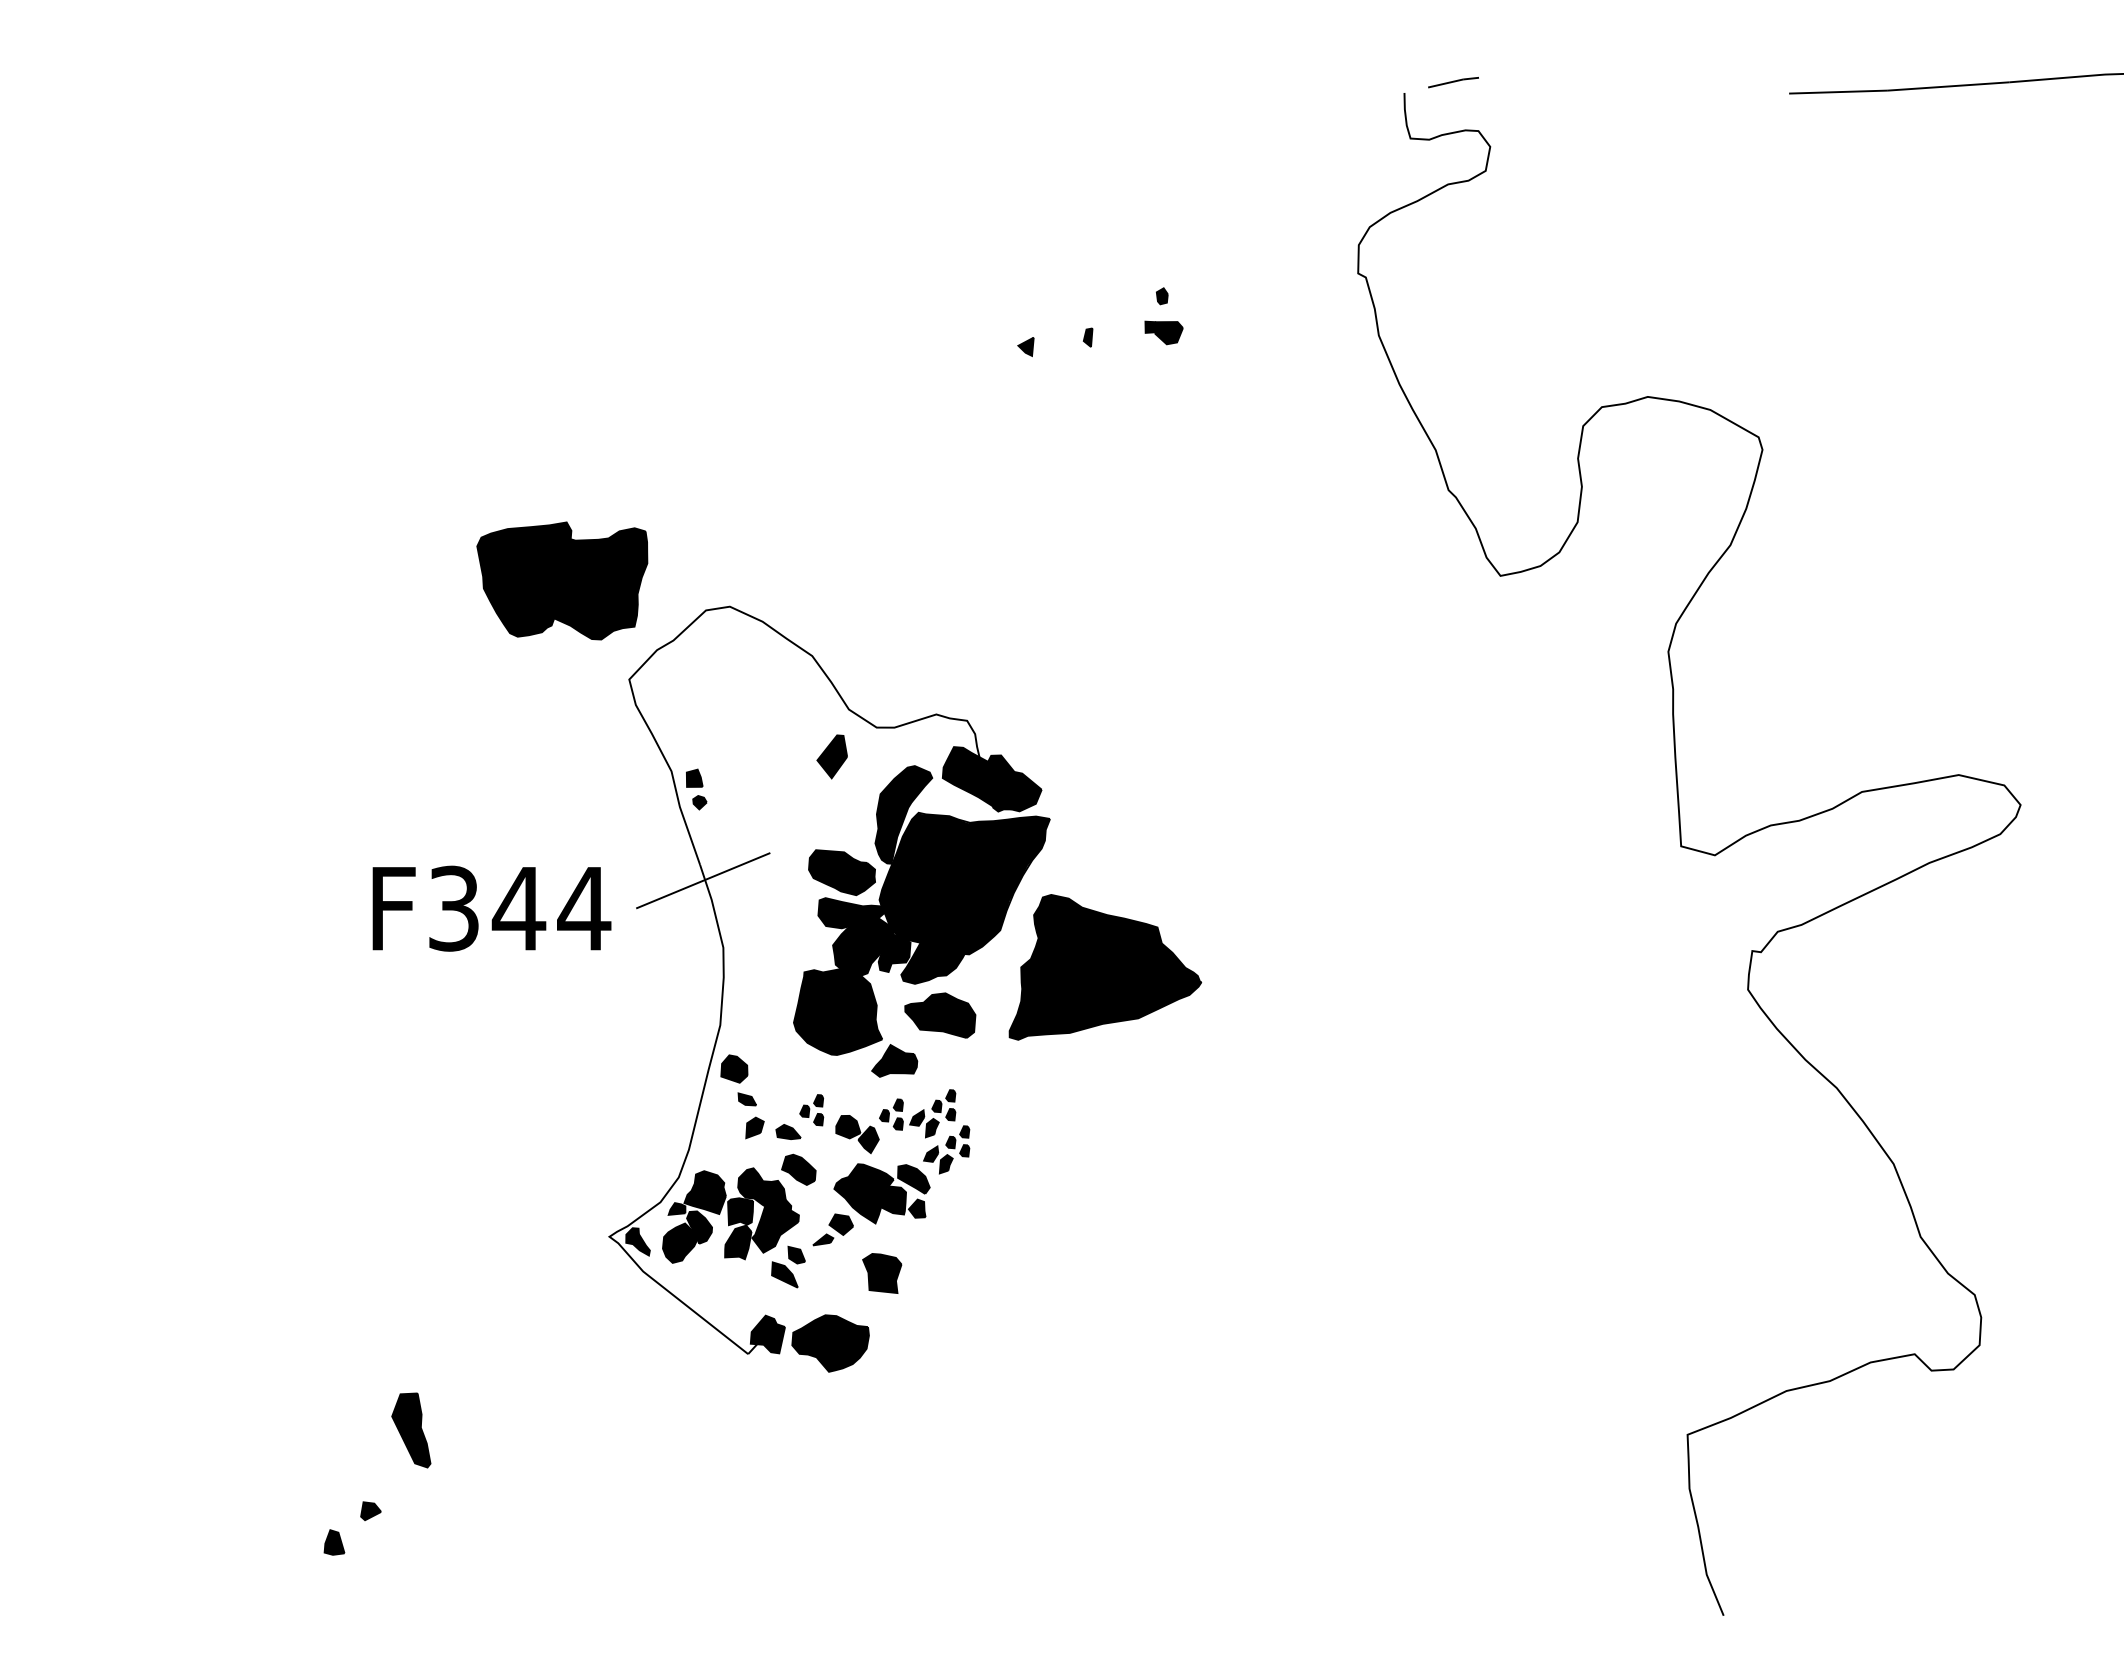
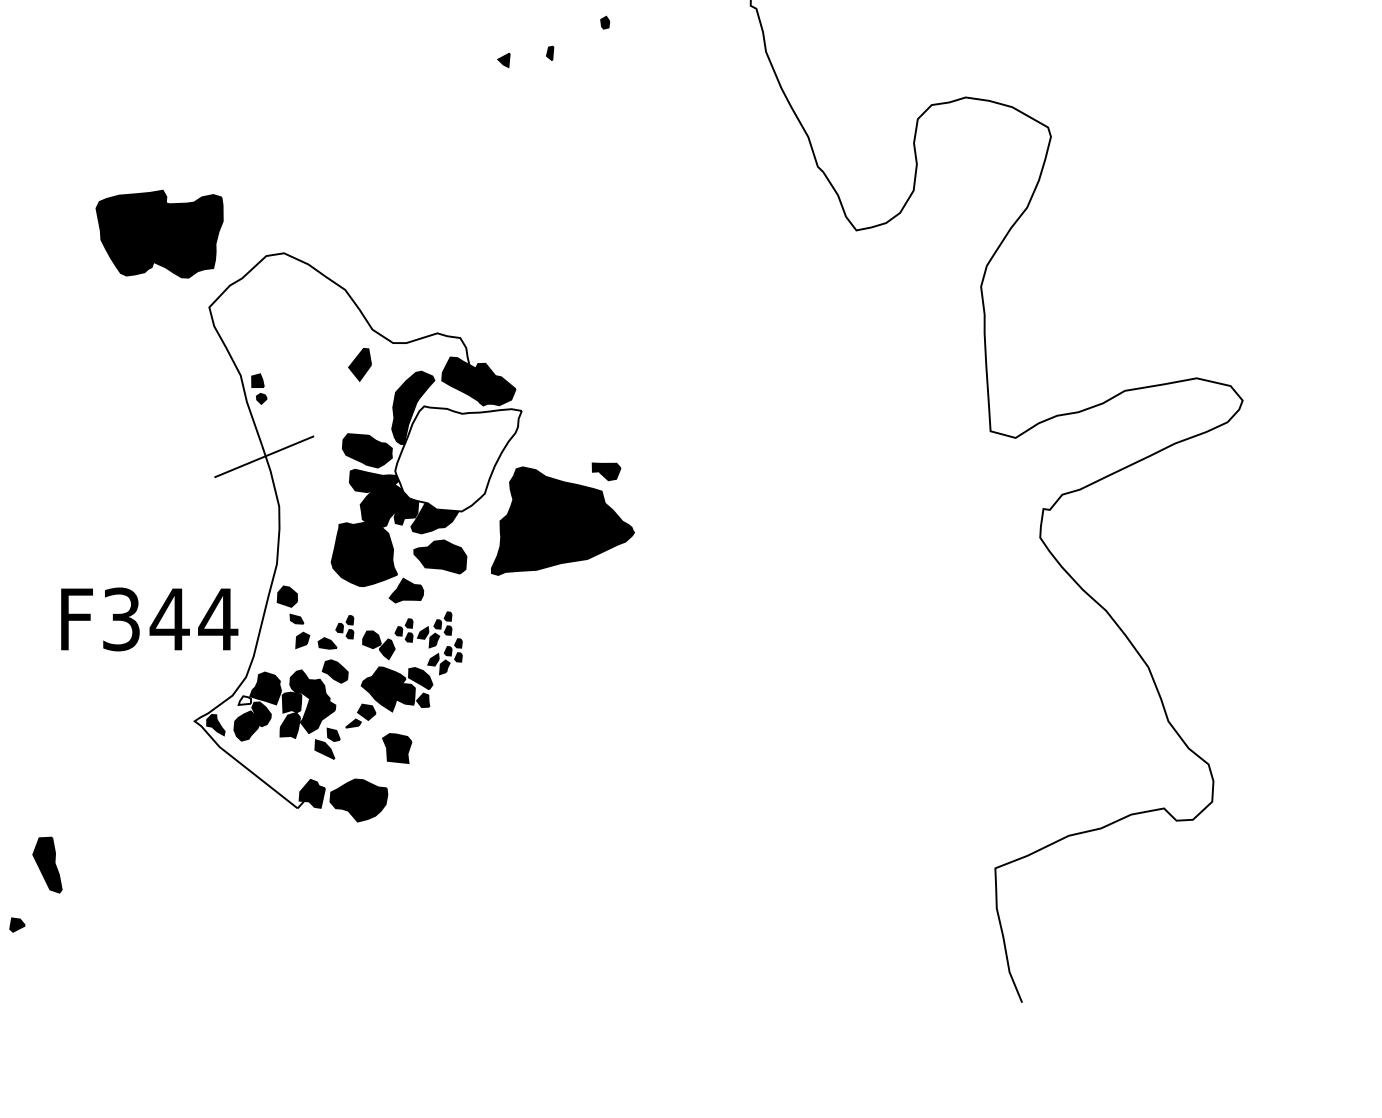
part: (1163, 332) -> (606, 471), moved
fill: (964, 883) -> (458, 458), removed
text: (491, 908) -> (149, 619), moved
fill: (676, 1208) -> (244, 700), removed

